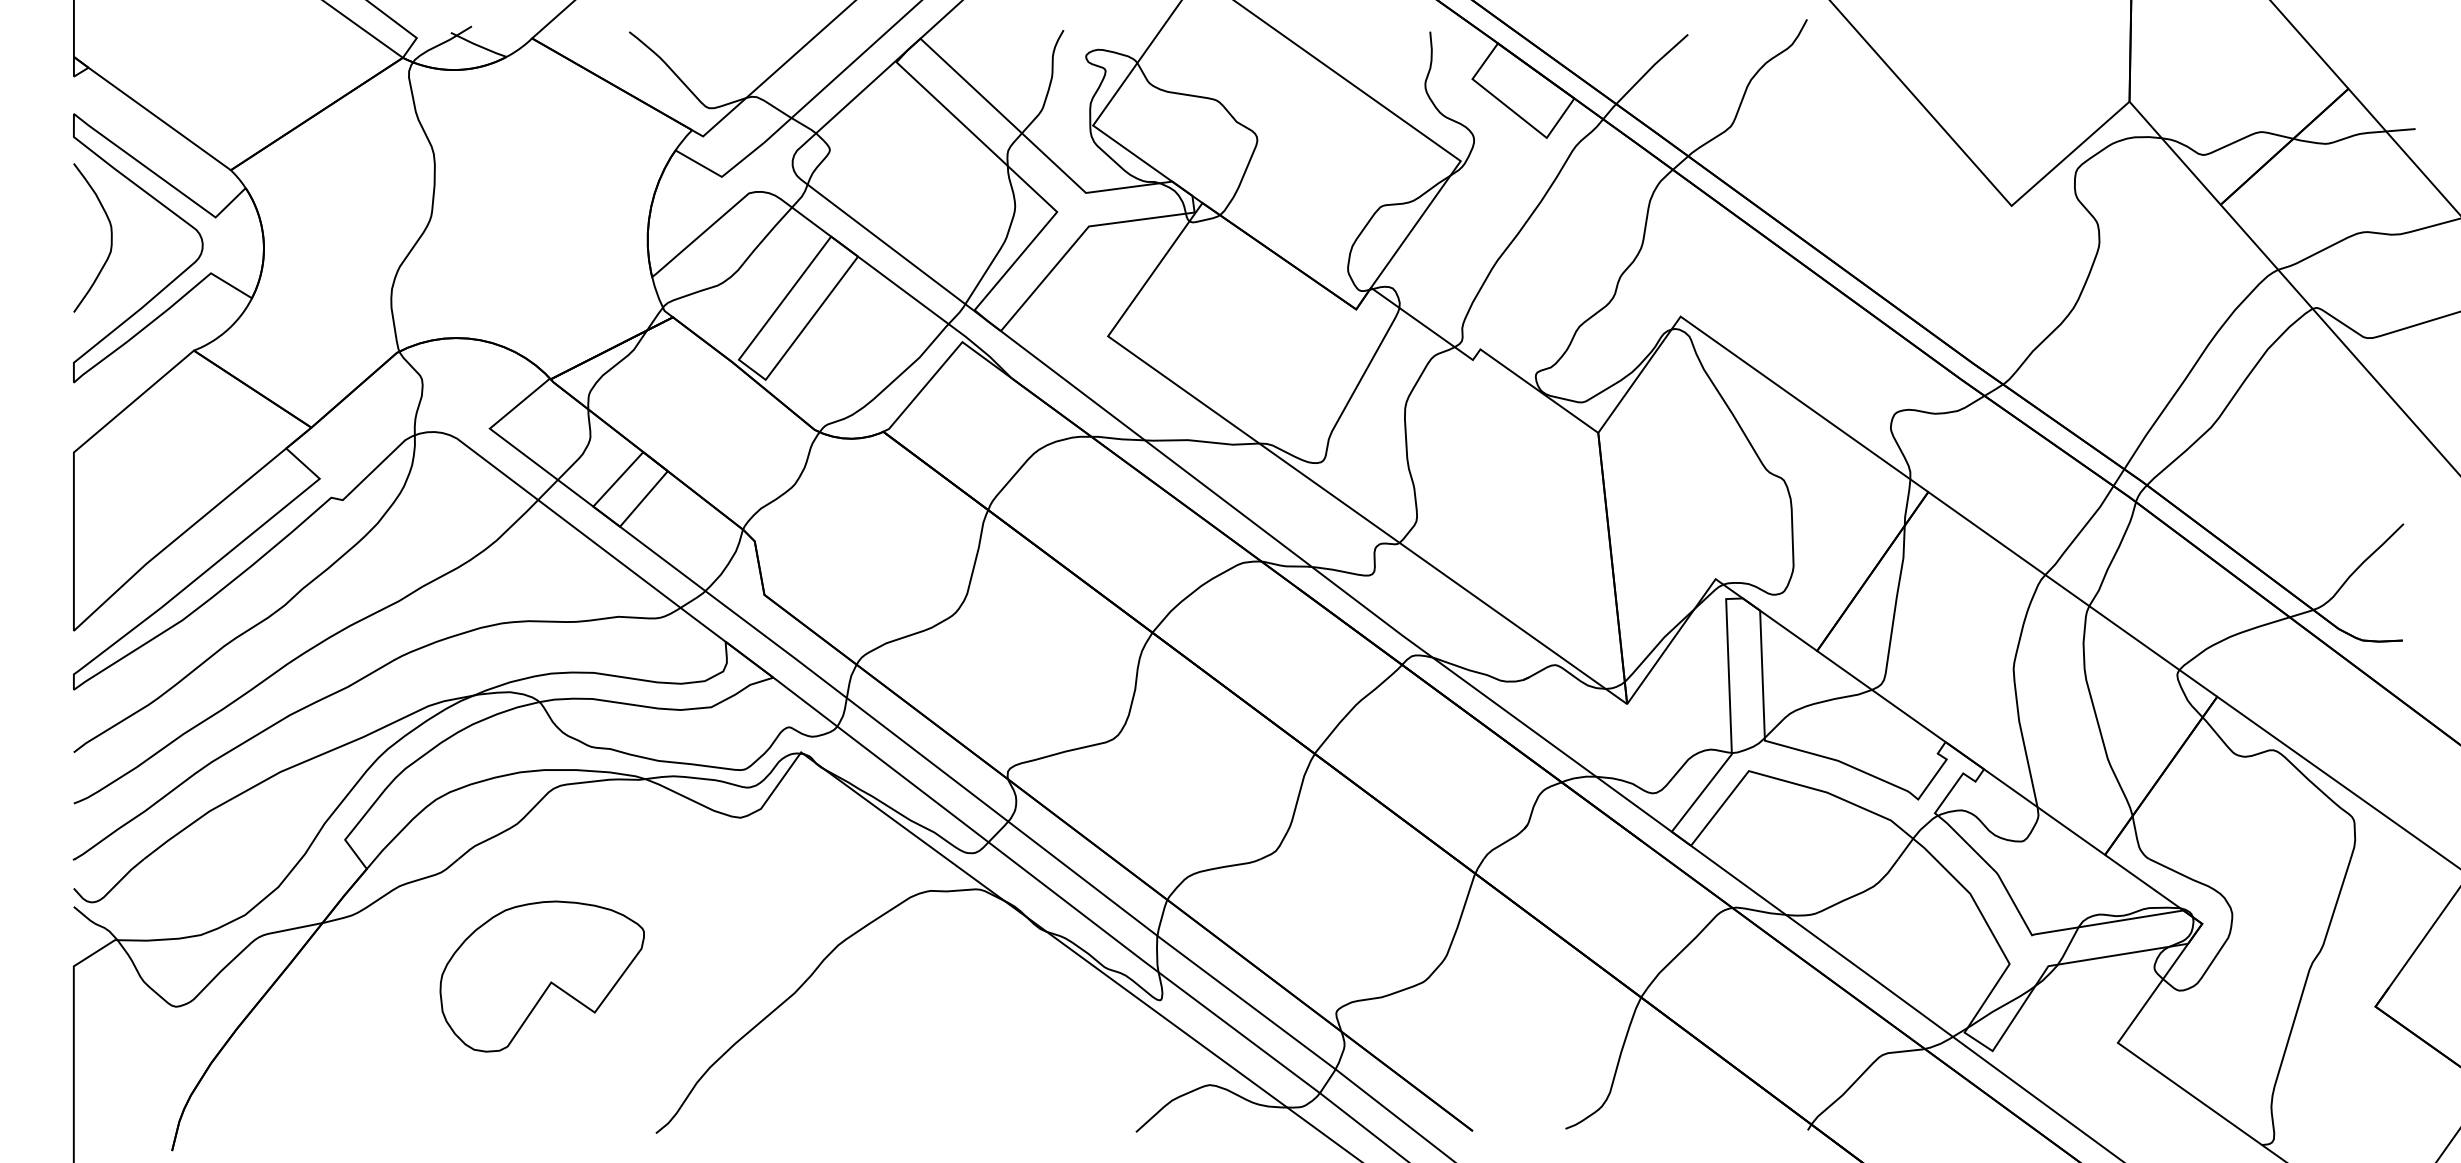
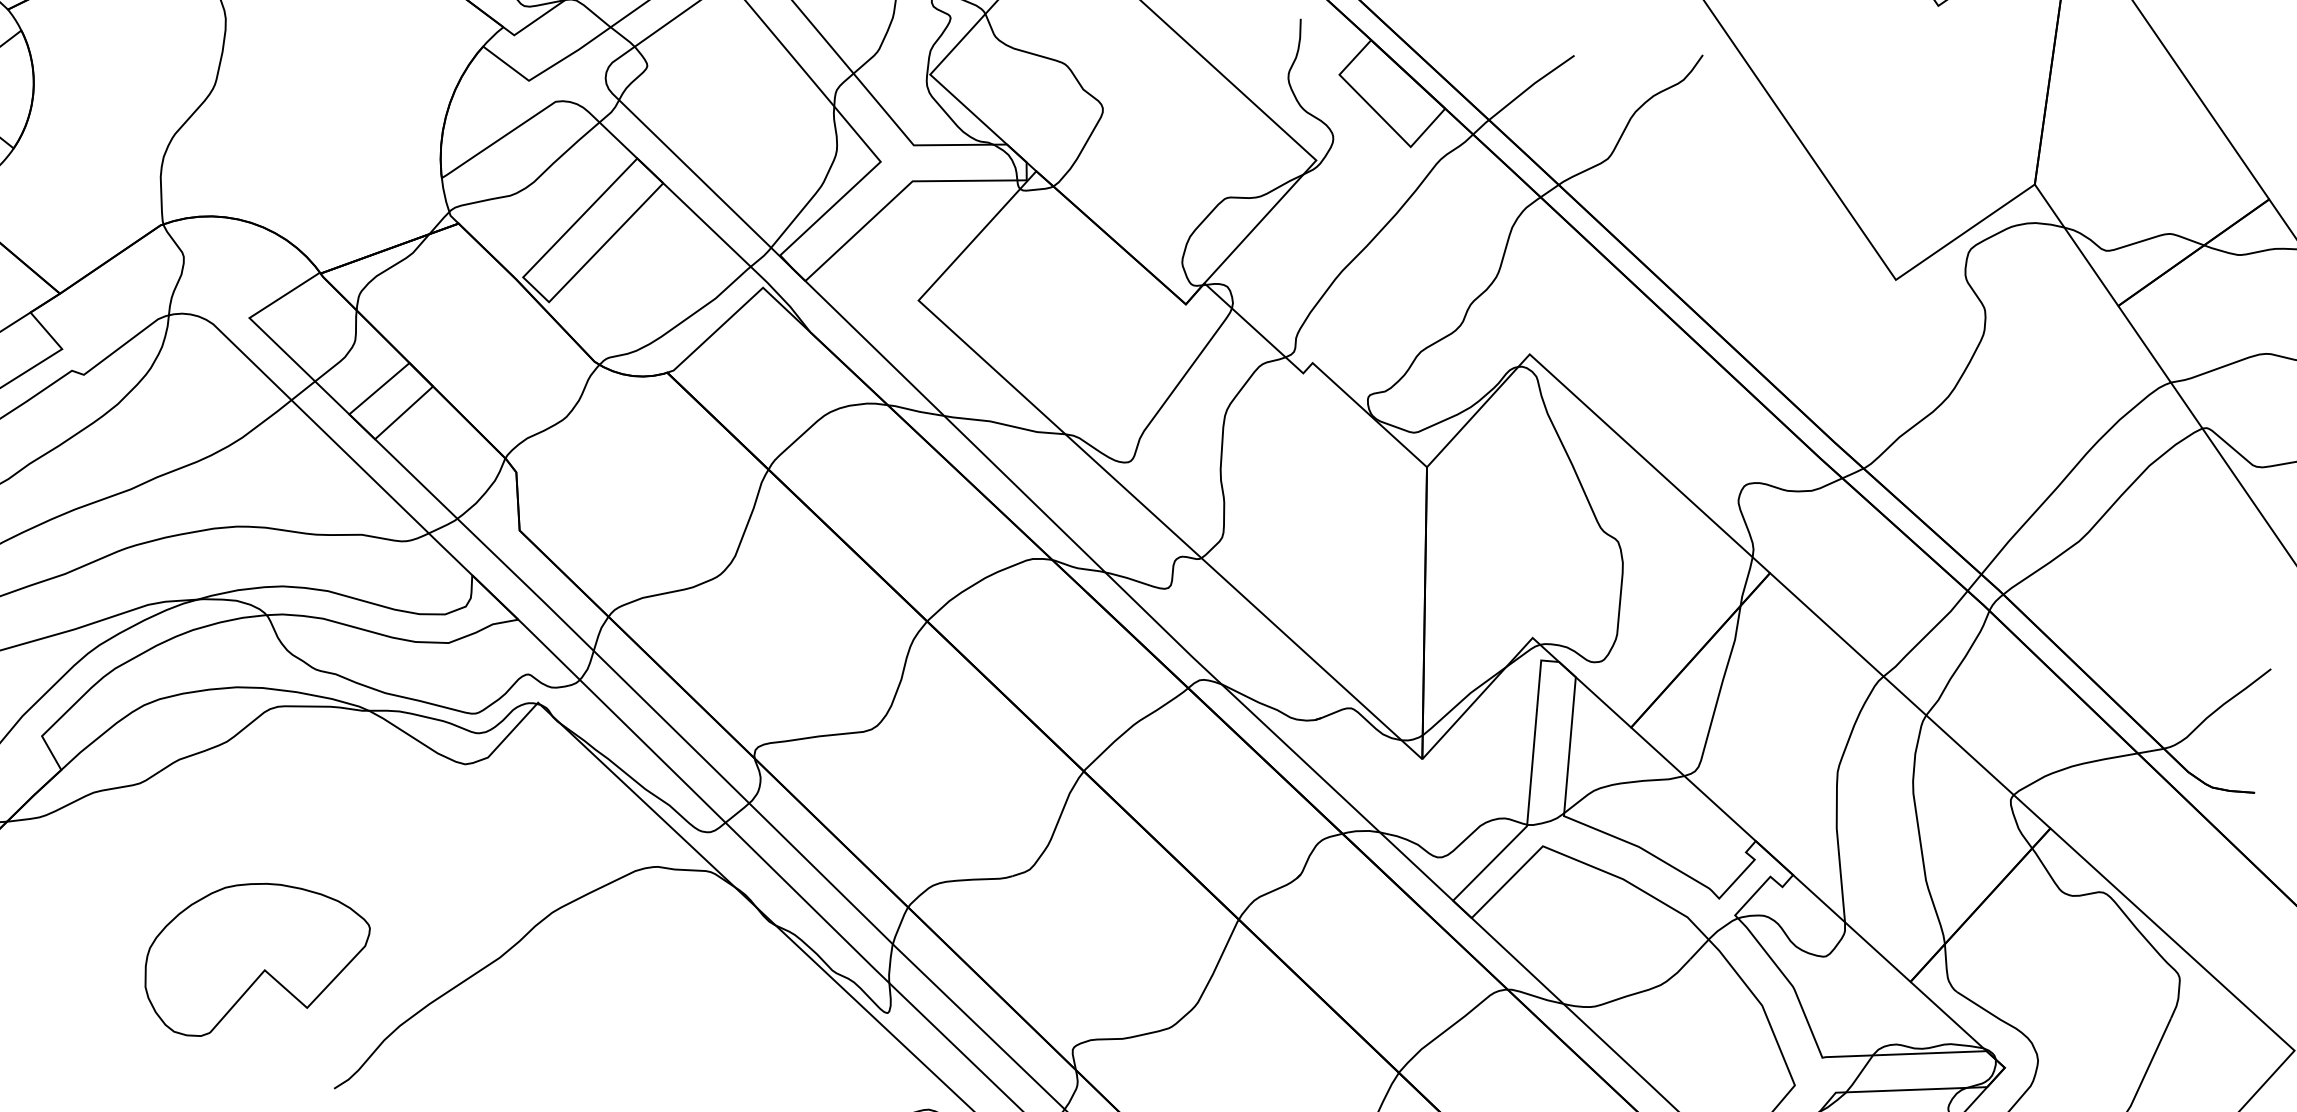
part: (541, 976) -> (255, 962), moved

